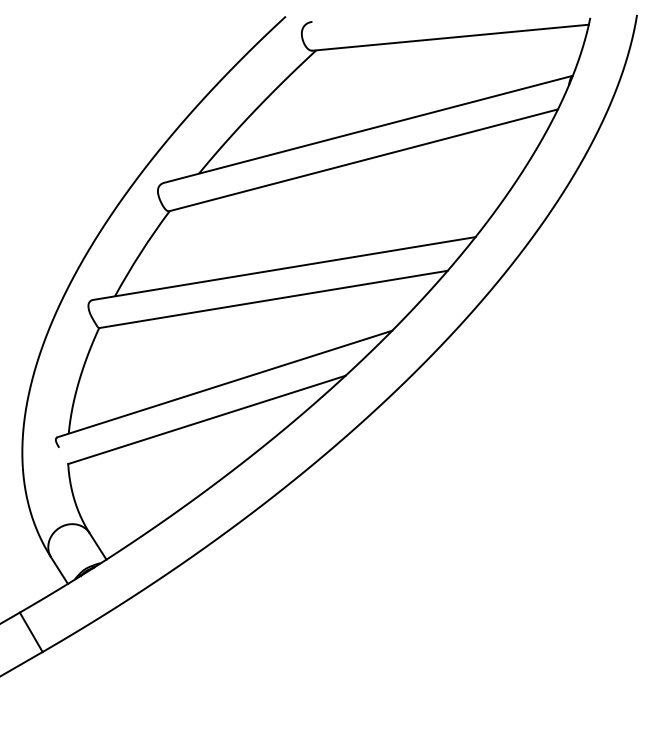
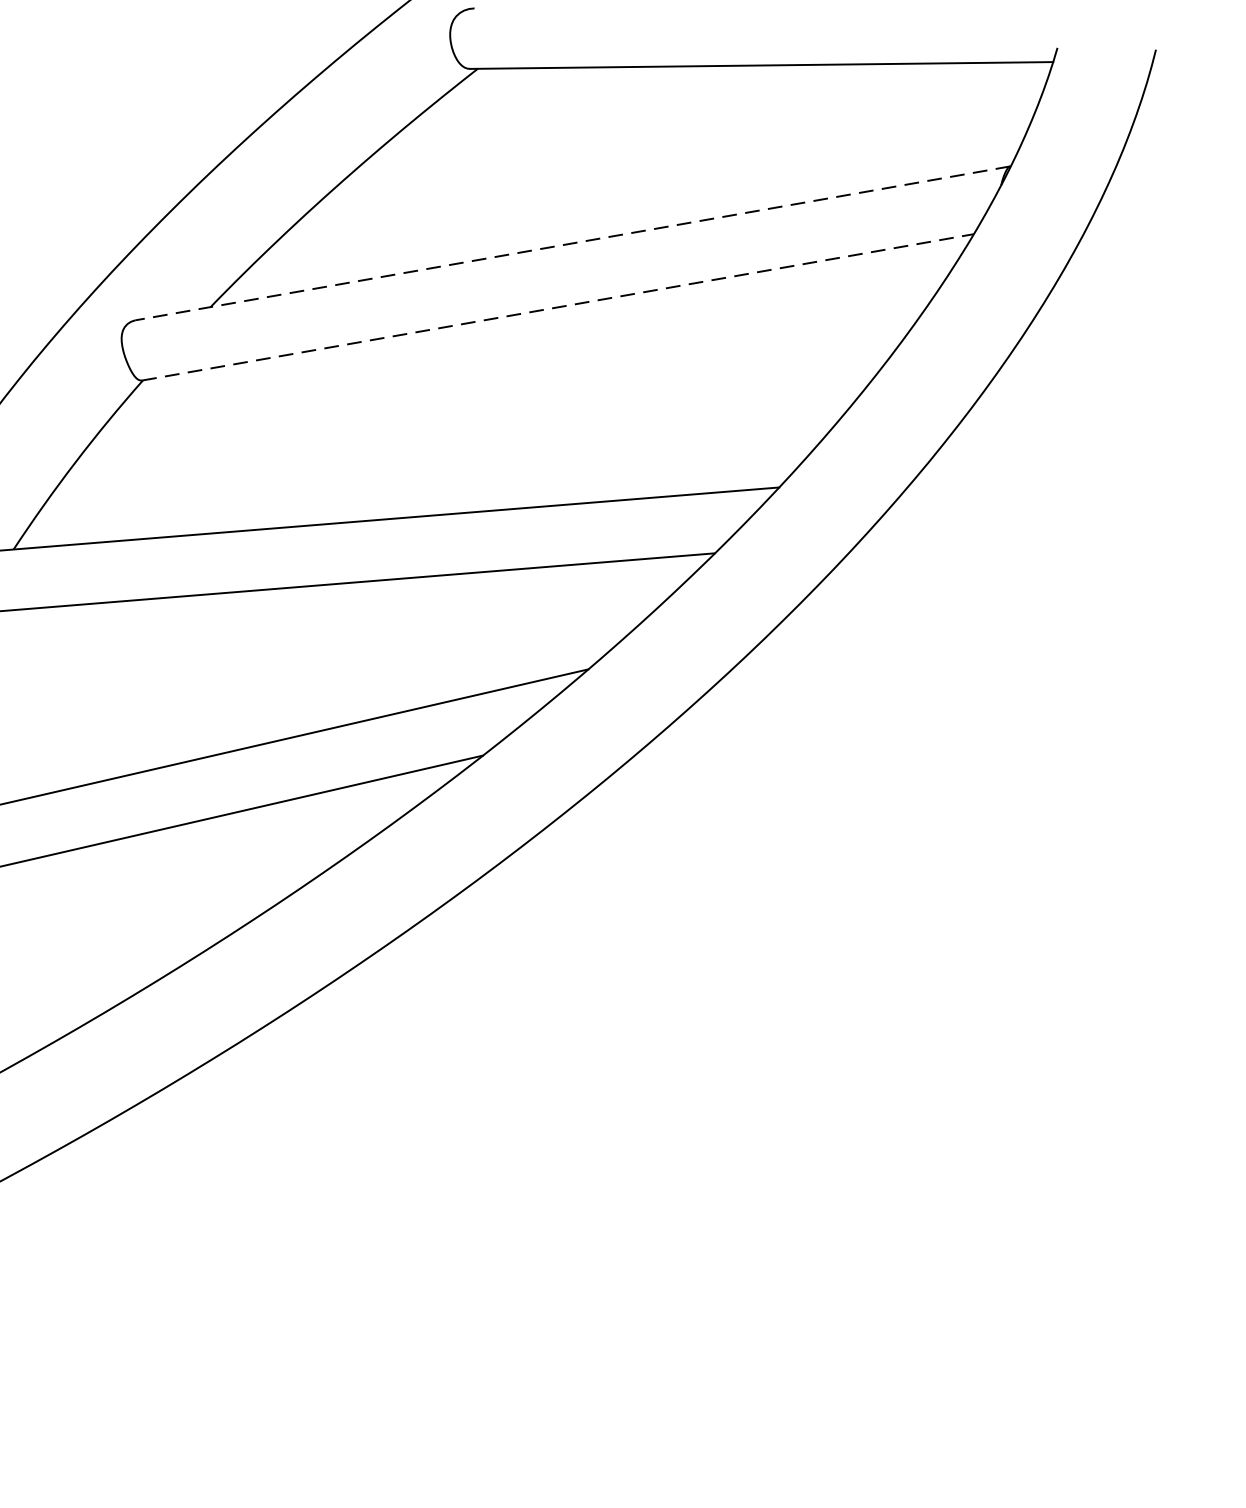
line: (367, 129) -> (571, 243), solid -> dashed
line: (363, 160) -> (557, 307), solid -> dashed

